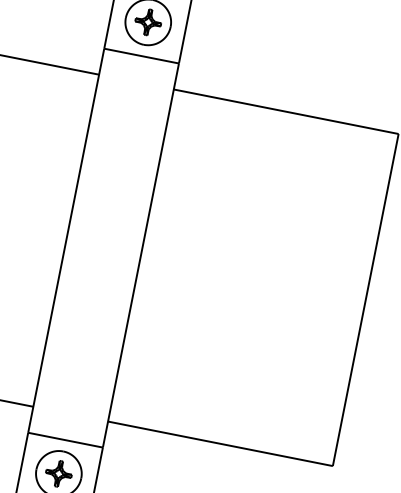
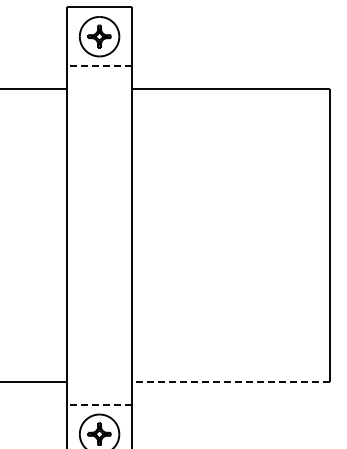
line: (141, 56) -> (99, 66), solid -> dashed
line: (65, 440) -> (99, 404), solid -> dashed
line: (220, 443) -> (231, 381), solid -> dashed

